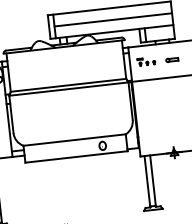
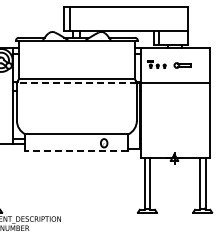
line: (113, 20) -> (128, 19), removed
part: (171, 59) -> (182, 65), size x1.4
line: (68, 89) -> (76, 83), solid -> dashed
line: (76, 157) -> (76, 151), solid -> dashed

